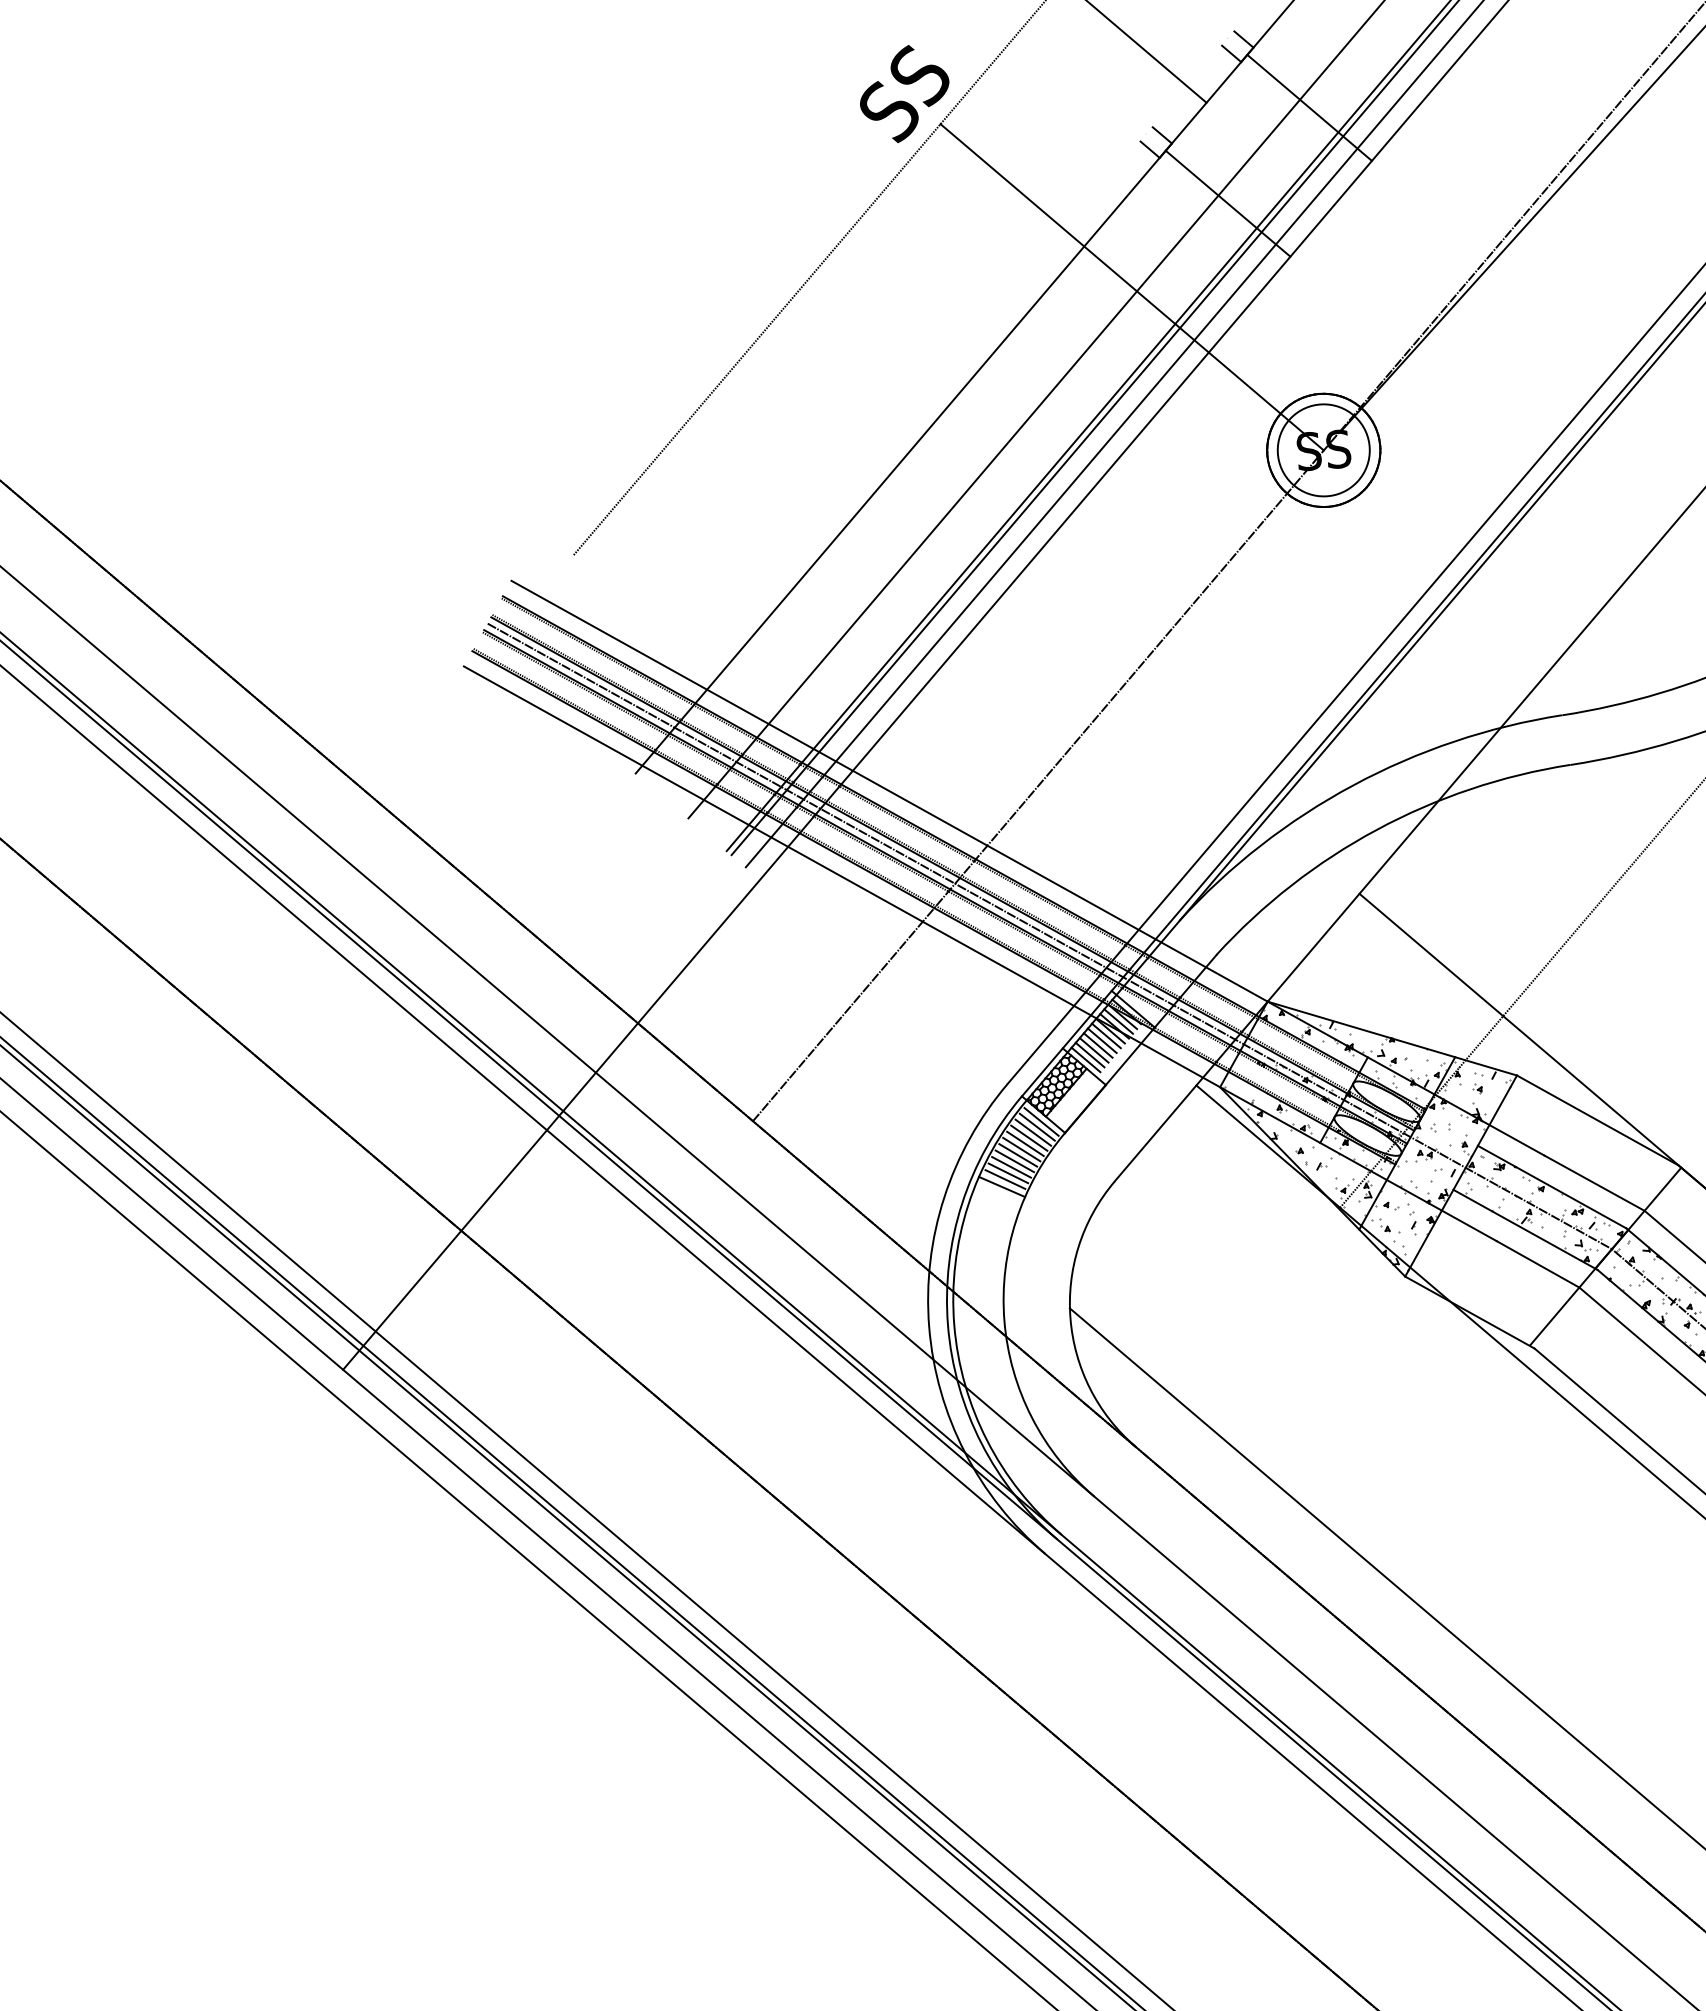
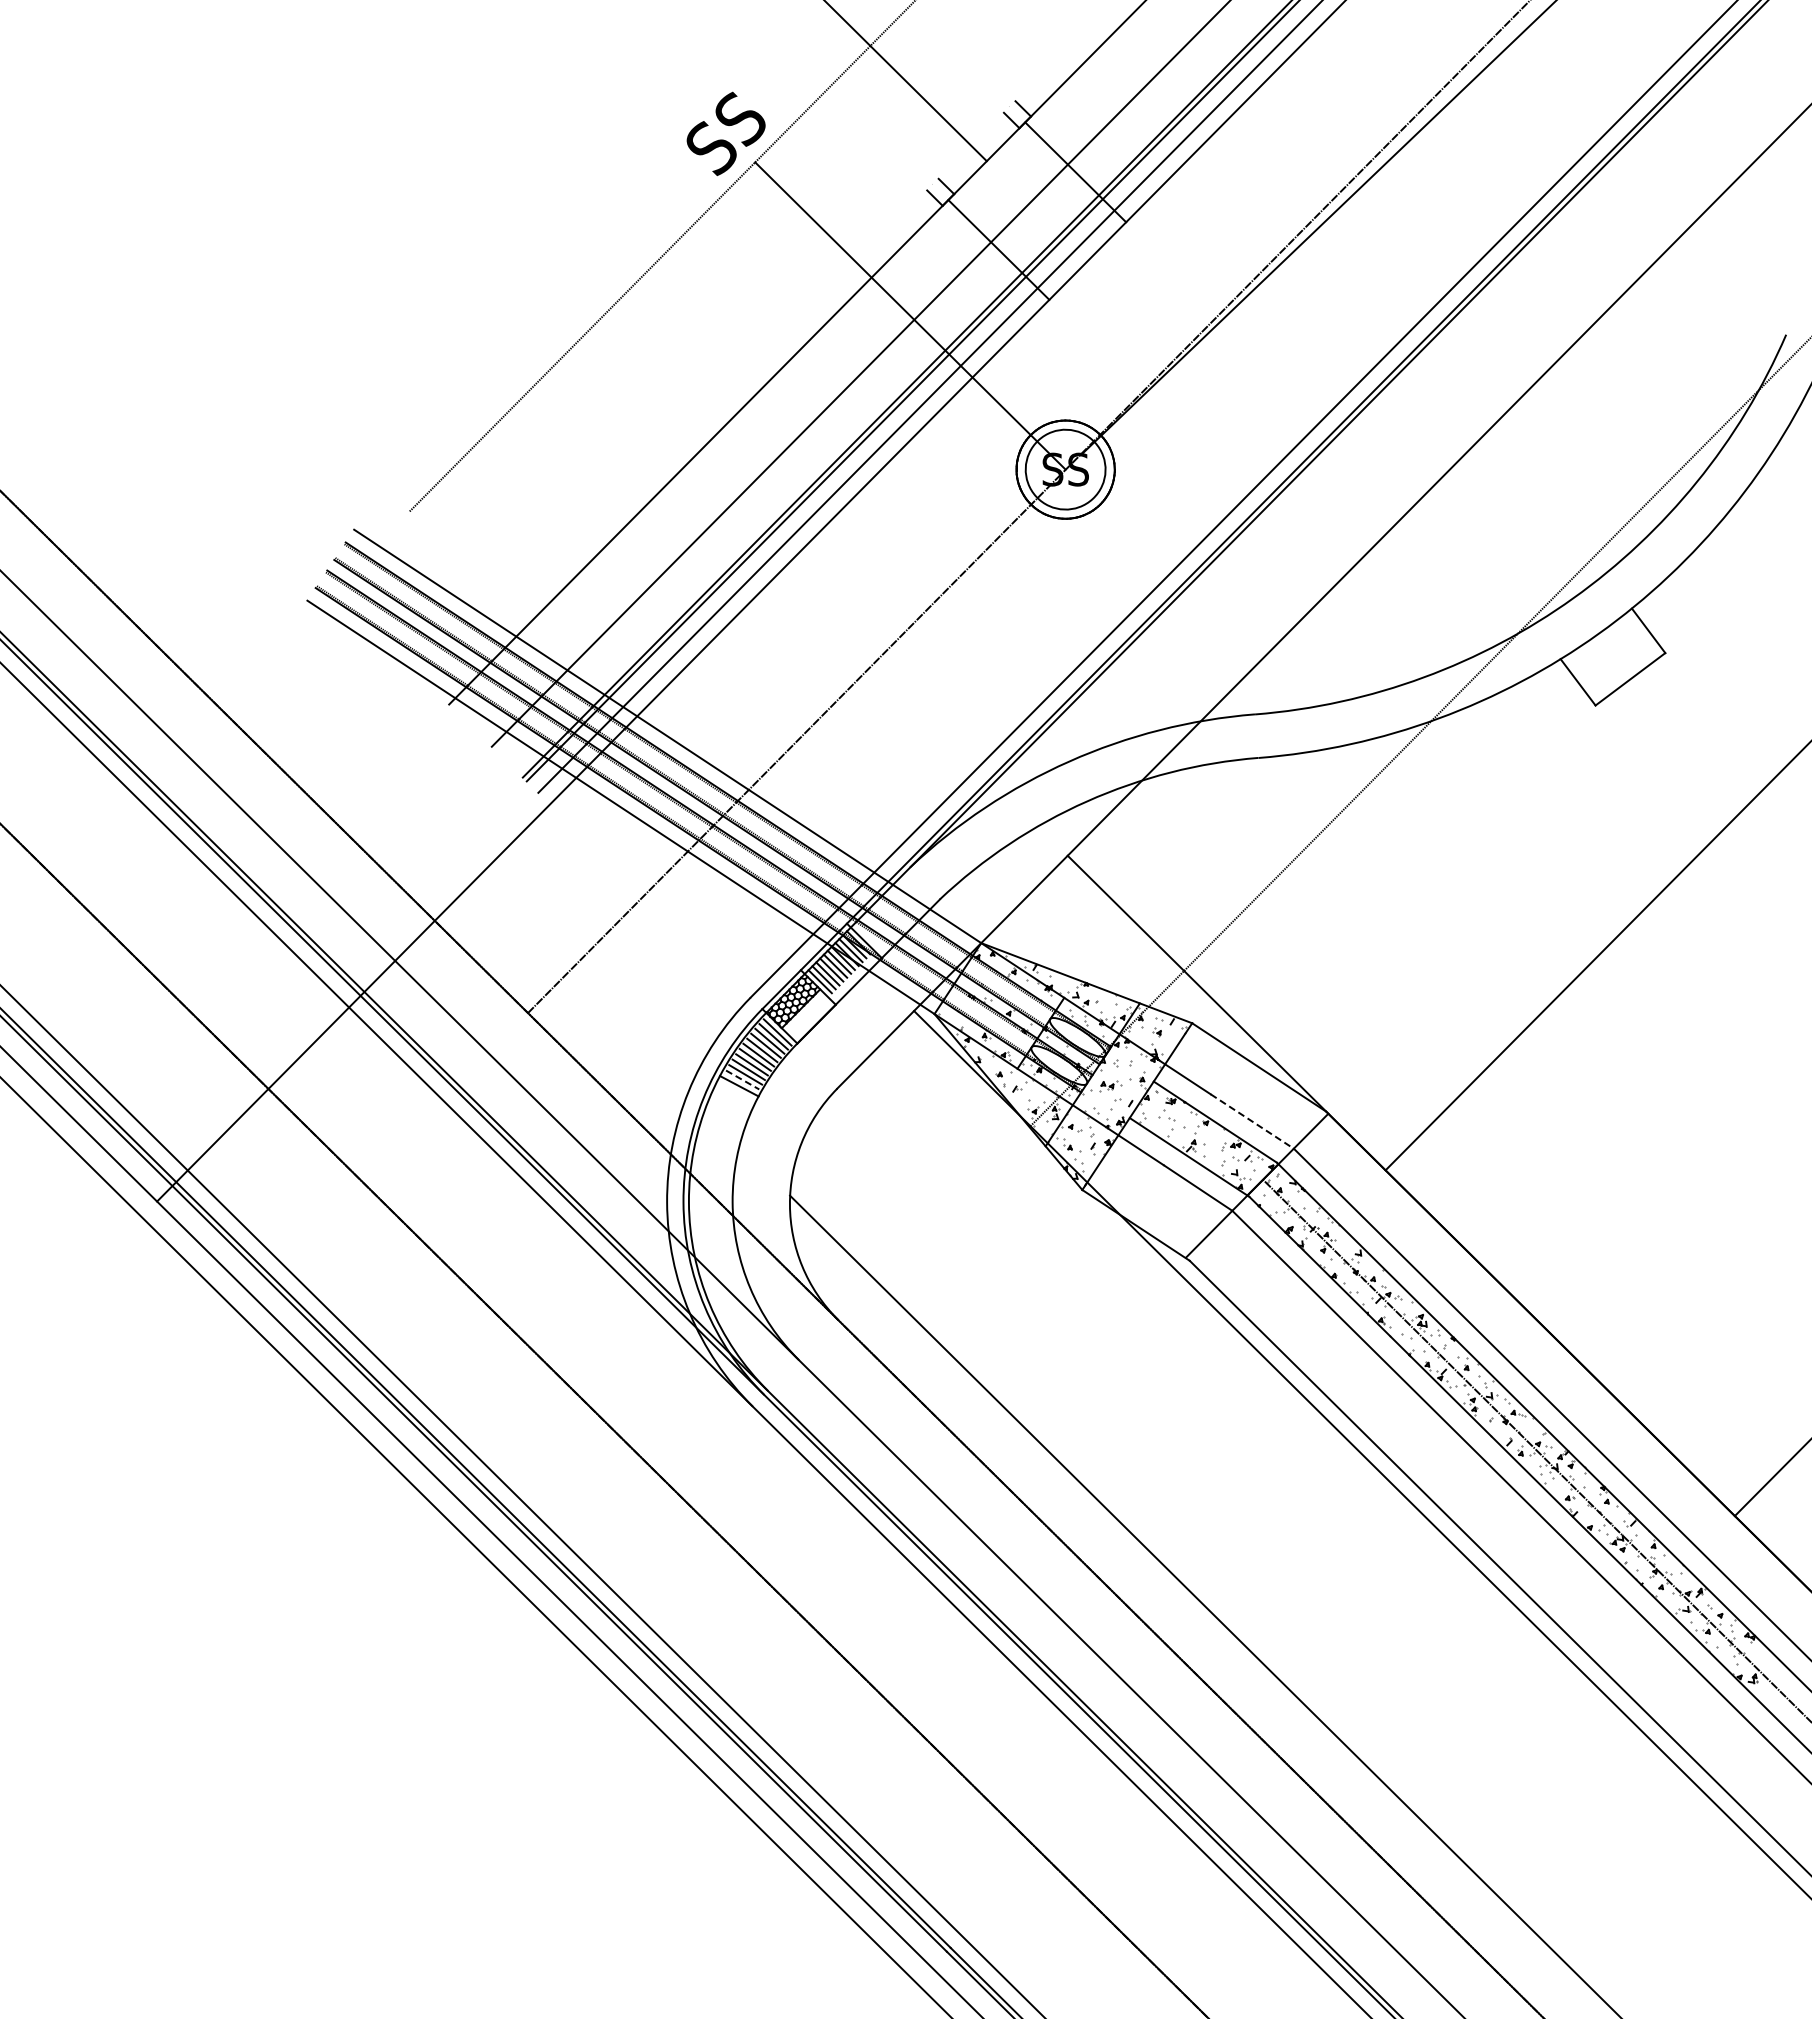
line: (1049, 936) -> (796, 872), removed
line: (1006, 1180) -> (743, 1080), solid -> dashed
line: (1594, 1183) -> (1252, 1121), solid -> dashed

